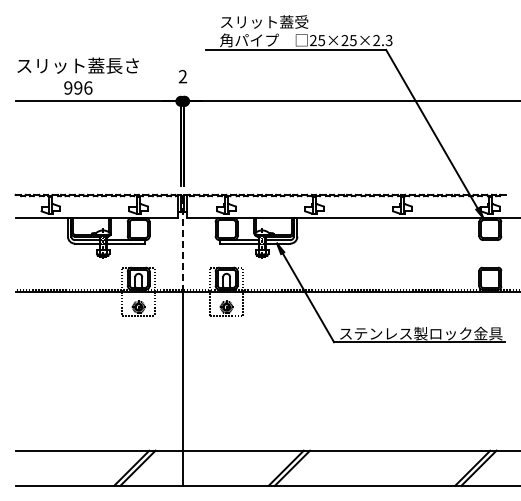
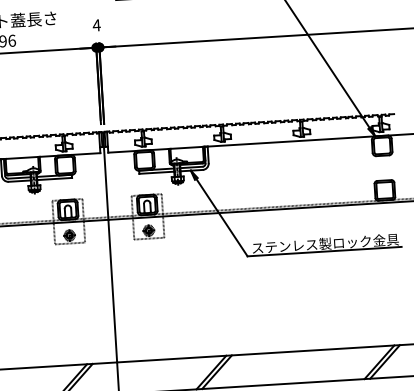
text: (182, 76) -> (96, 25), 2 -> 4
line: (182, 243) -> (105, 175), dashed -> solid

